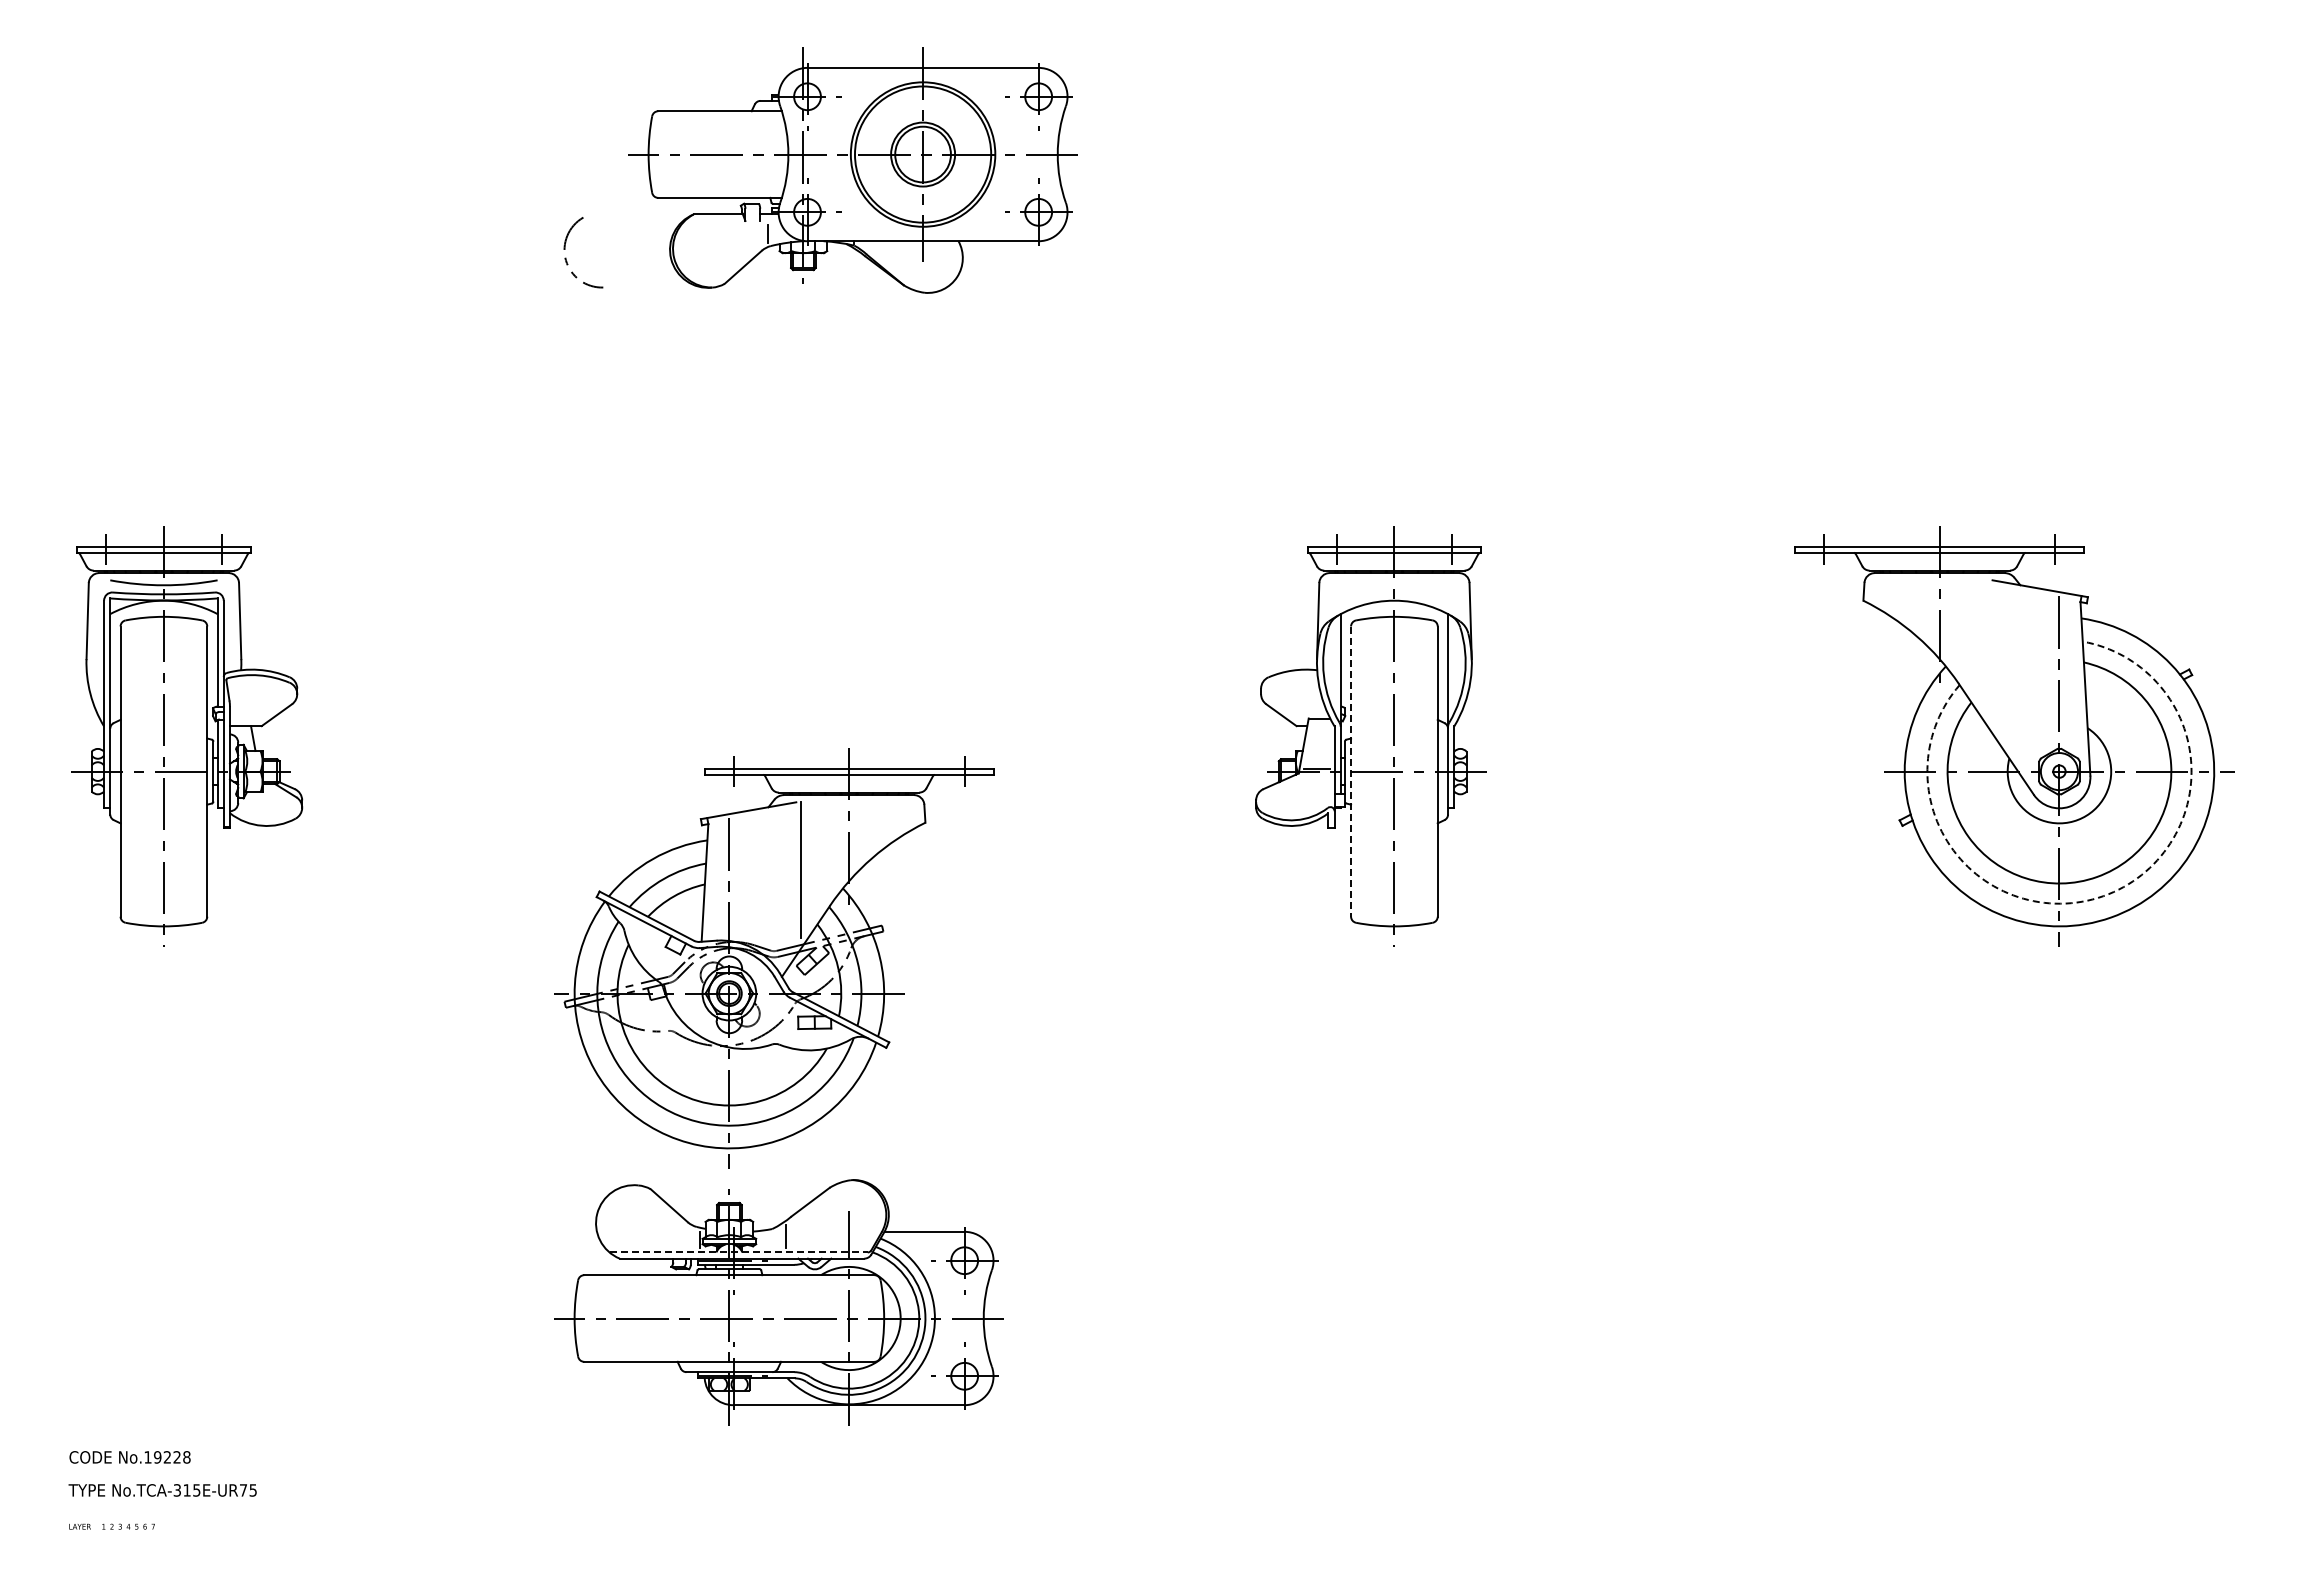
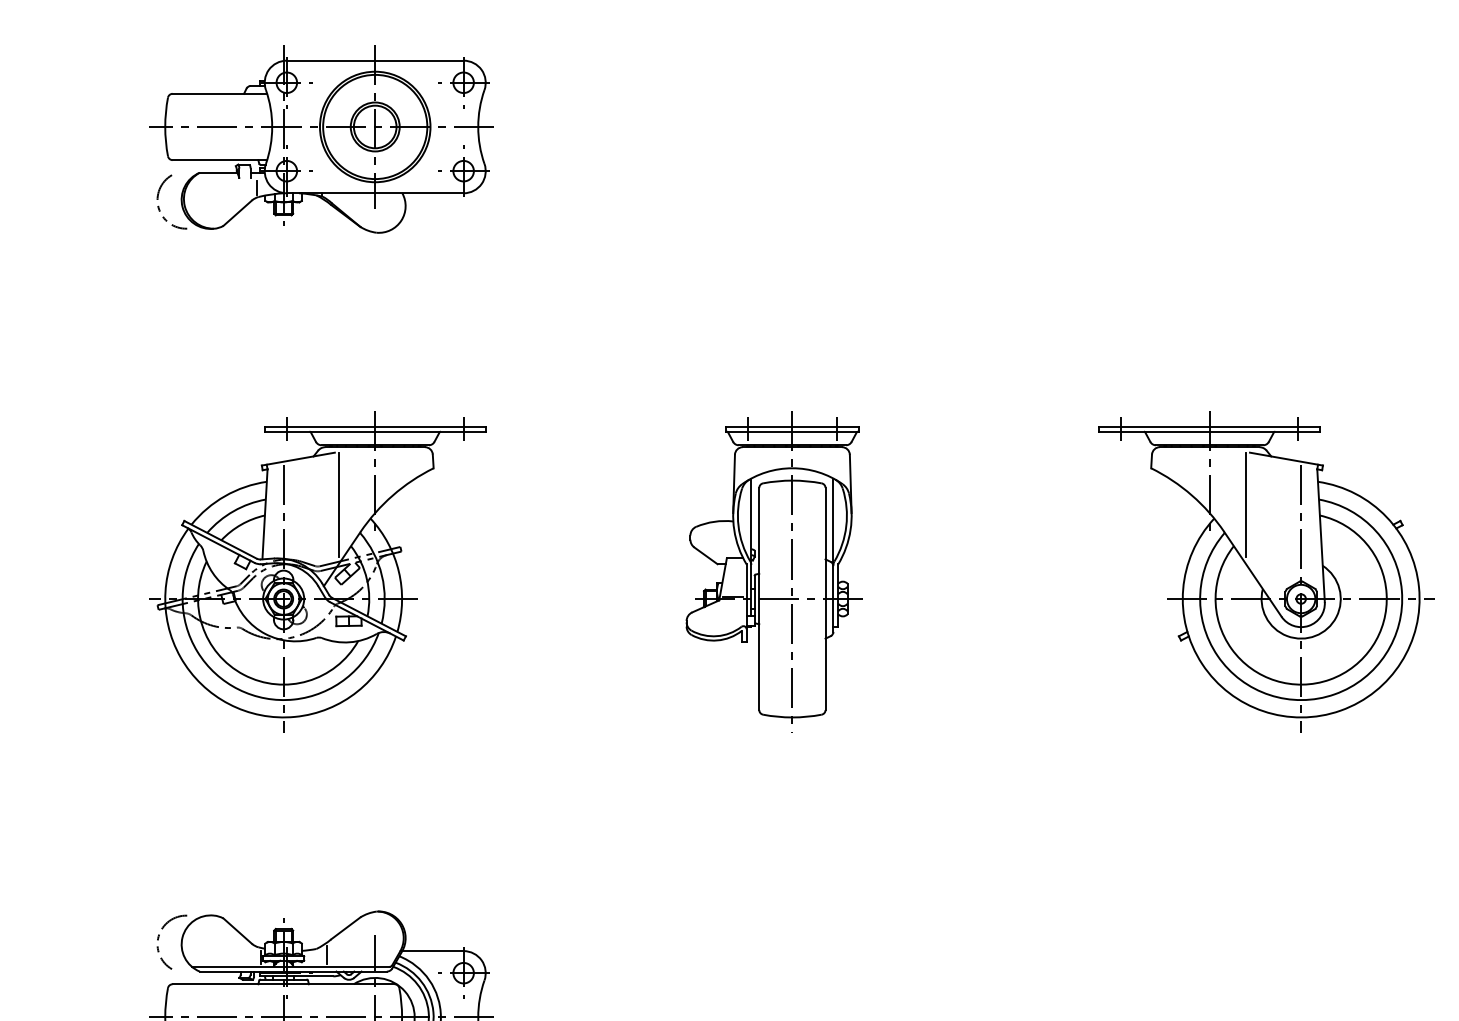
part: (852, 170) -> (321, 139), moved
line: (1987, 648) -> (1246, 504), added
line: (1351, 772) -> (759, 599), dashed -> solid
arc: (2103, 896) -> (1334, 694), dashed -> solid
part: (774, 958) -> (318, 572), moved
arc: (566, 1215) -> (159, 938), added
line: (739, 1252) -> (291, 966), dashed -> solid

